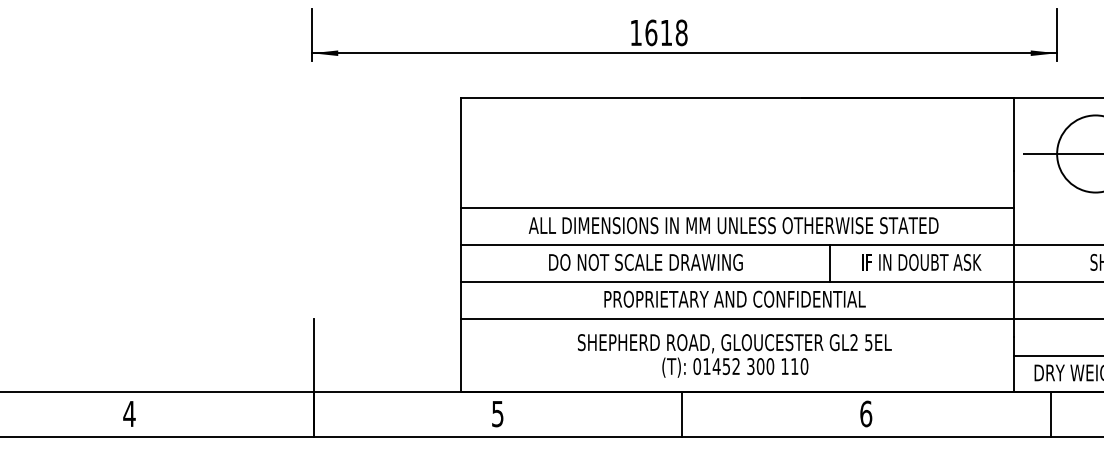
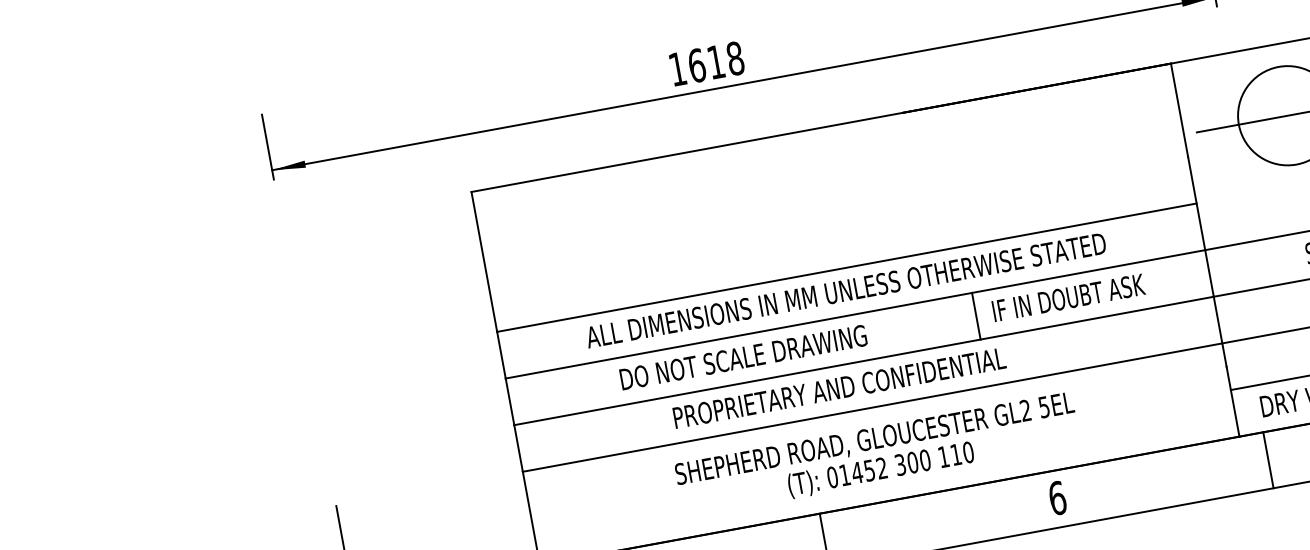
text: (921, 262) -> (1068, 297), moved
text: (734, 298) -> (838, 387), moved
line: (1050, 414) -> (1268, 460), moved

